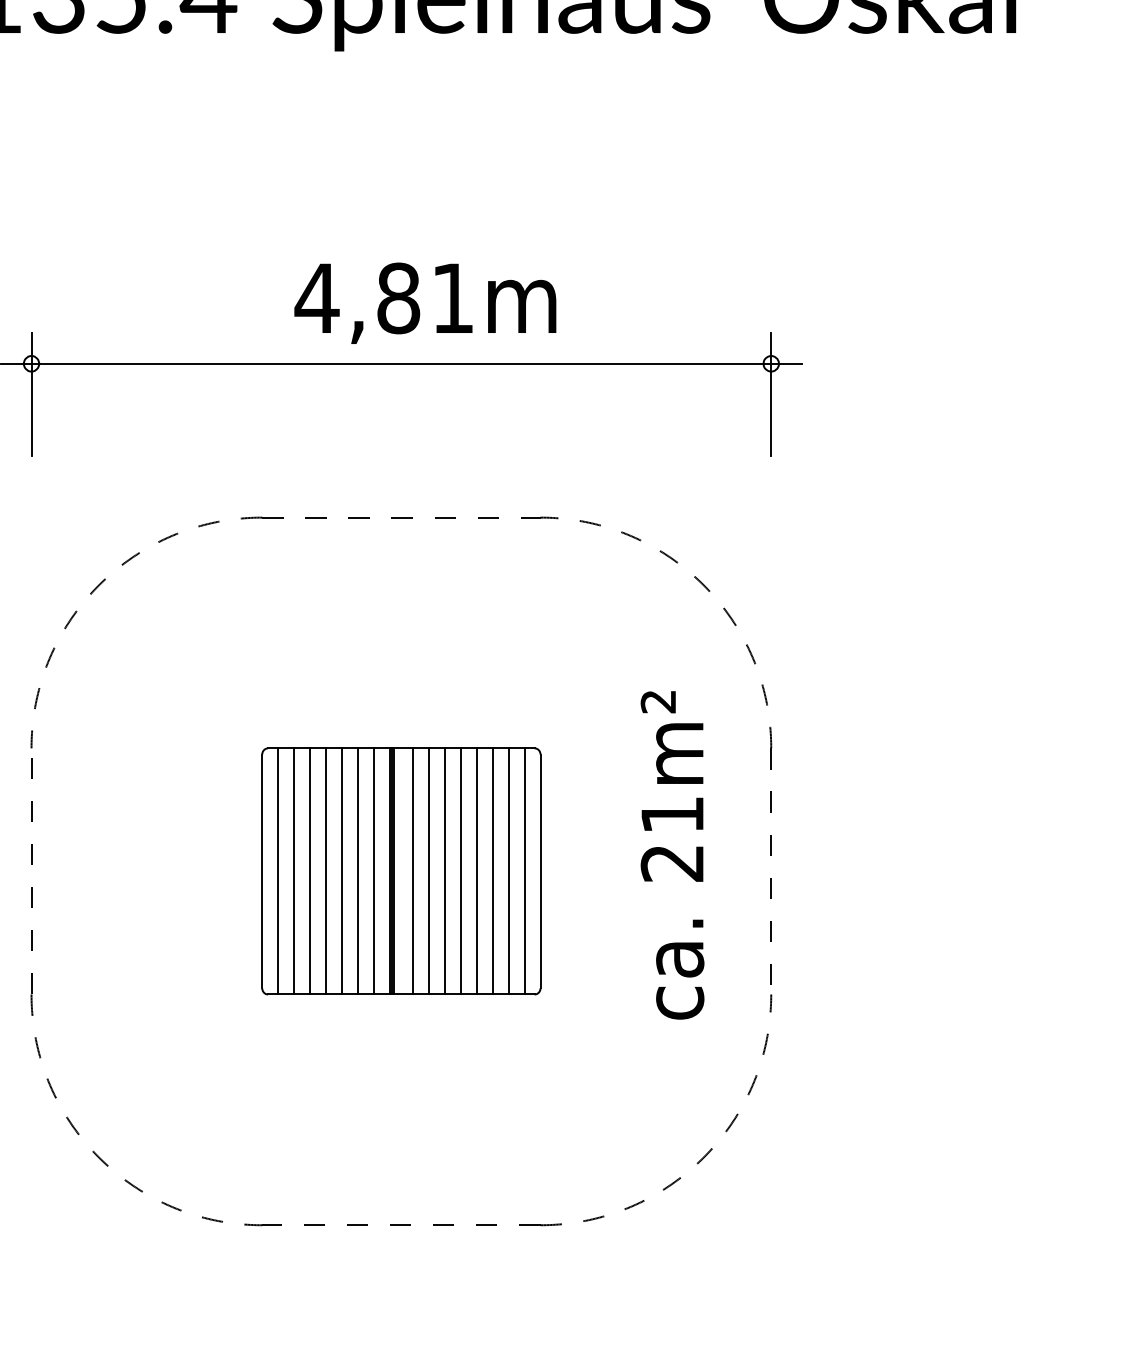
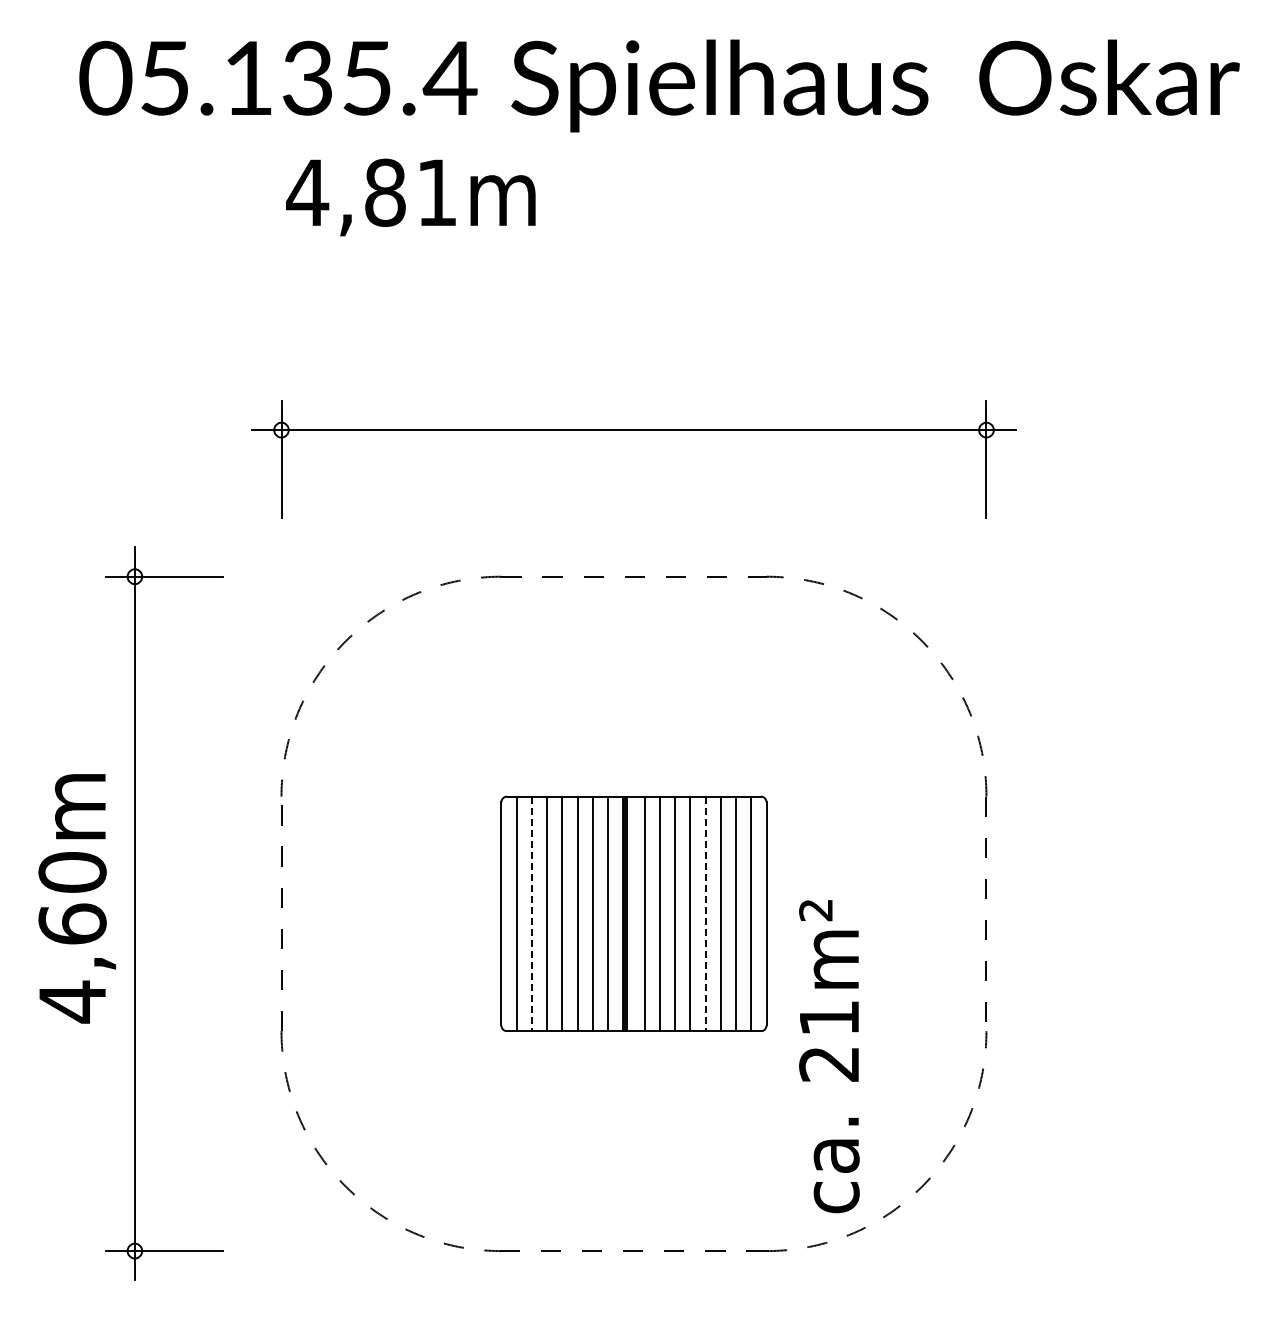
text: (425, 303) -> (410, 197), moved
text: (672, 855) -> (829, 1056), moved
line: (293, 872) -> (531, 914), solid -> dashed
line: (476, 872) -> (705, 914), solid -> dashed

